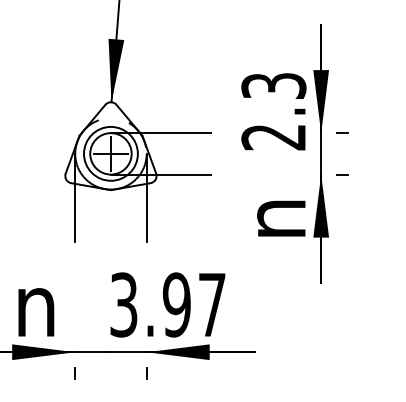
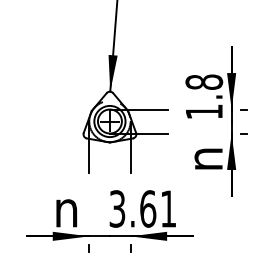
text: (274, 110) -> (204, 96), 2.3 -> 1.8
text: (194, 304) -> (158, 208), 3.97 -> 3.61

